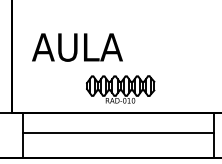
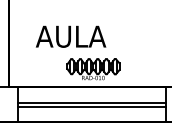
text: (78, 47) -> (71, 36), moved
line: (118, 138) -> (91, 107), added

